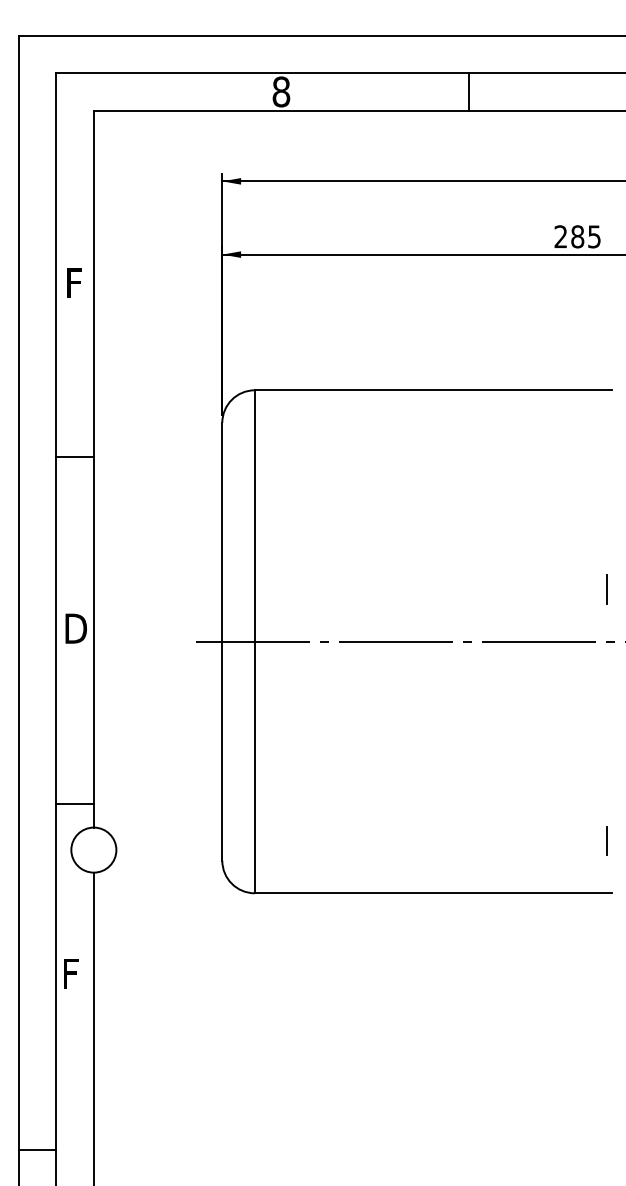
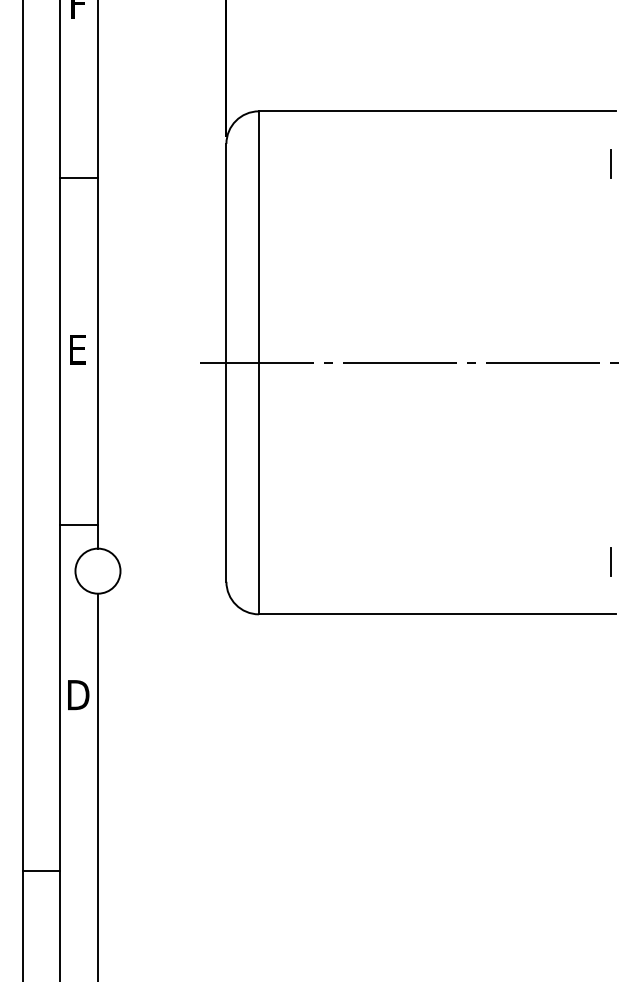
line: (606, 589) -> (610, 163), moved
text: (75, 628) -> (79, 349), D -> E
text: (74, 973) -> (78, 694), F -> D

